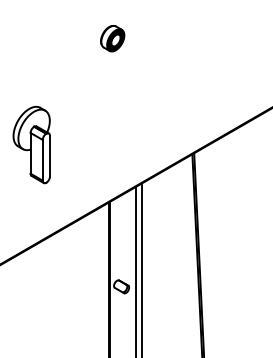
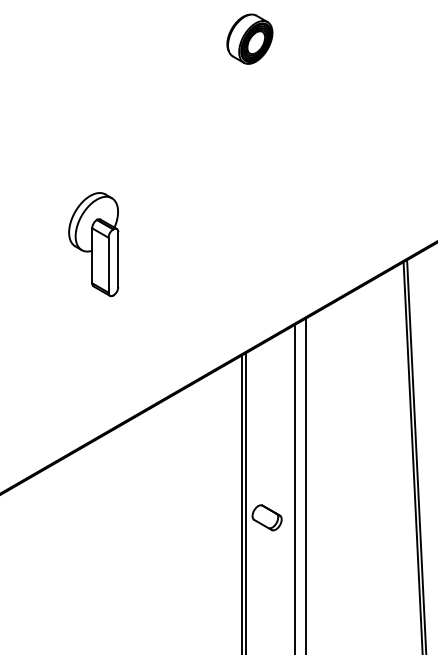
part: (31, 145) -> (93, 245), size x0.7

